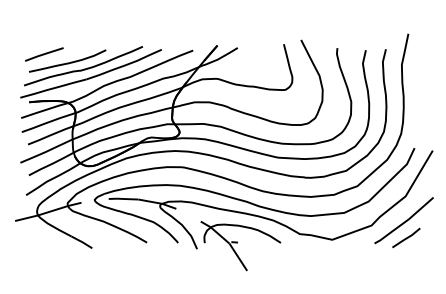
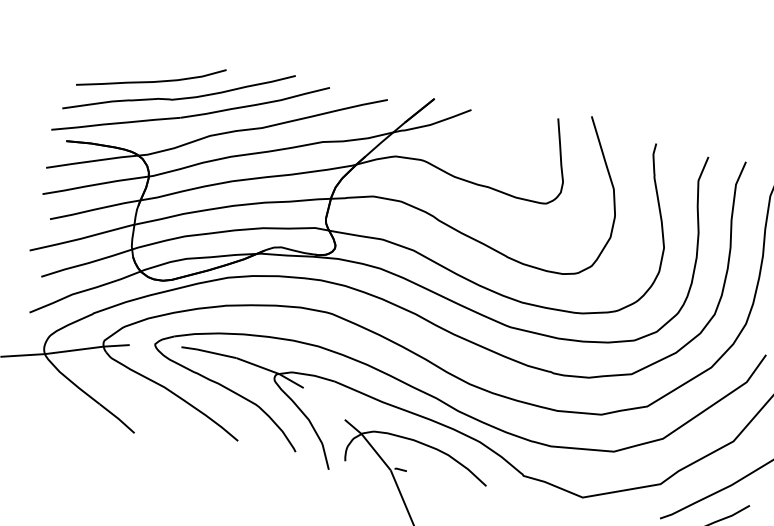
line: (44, 54) -> (110, 57), removed

